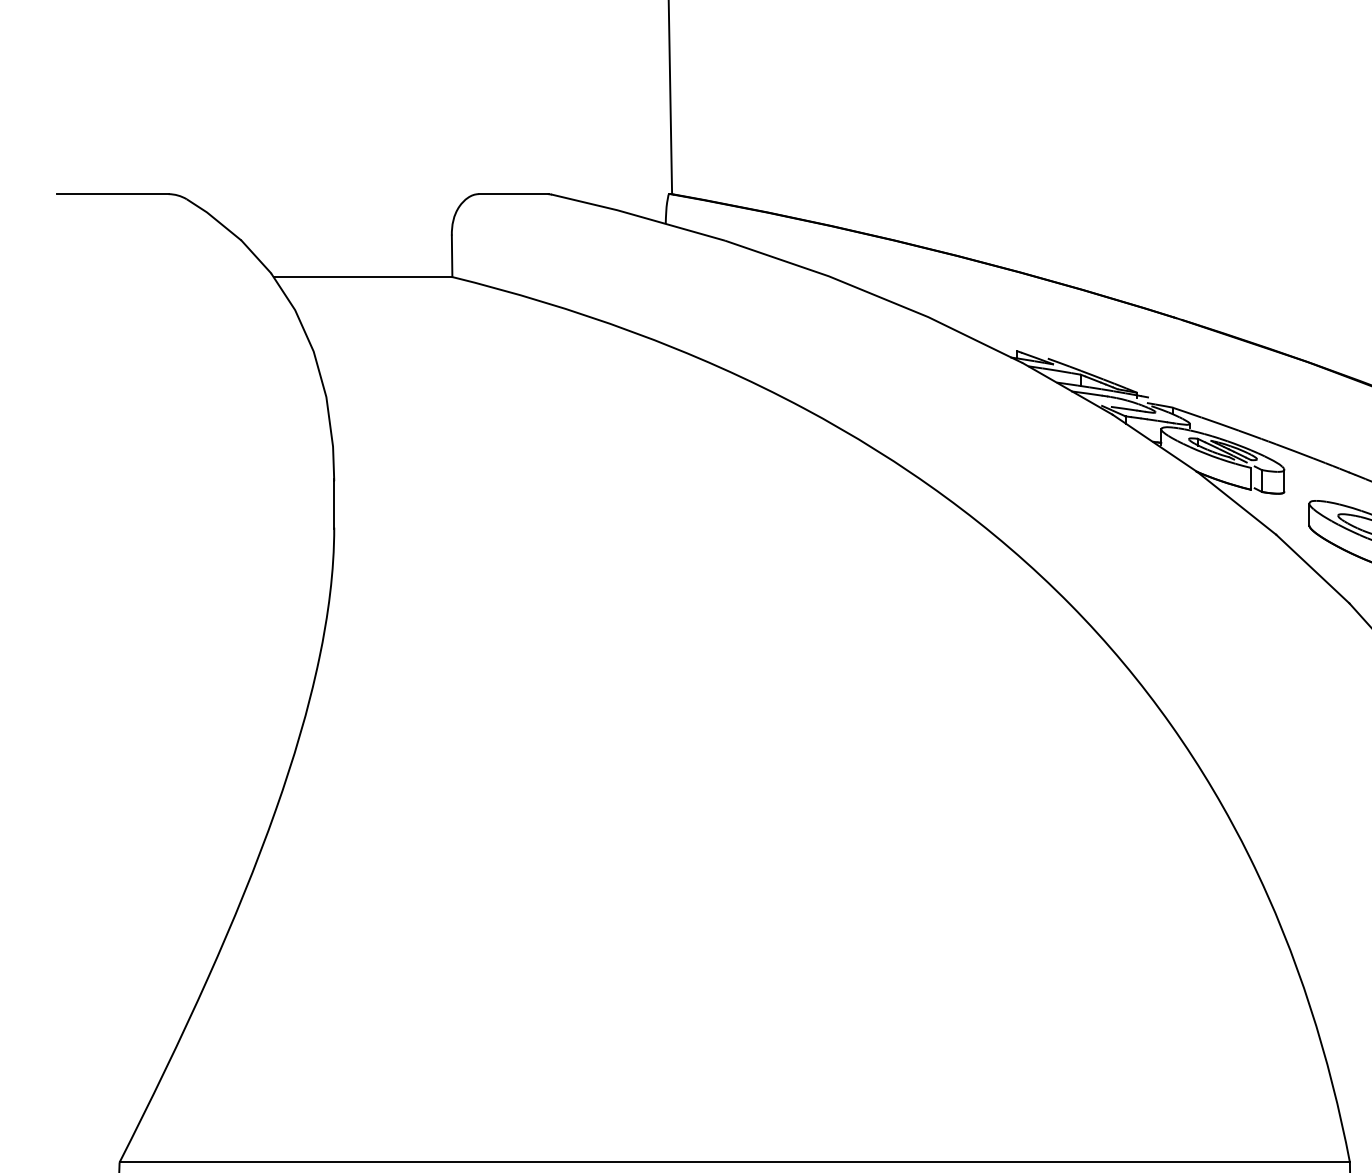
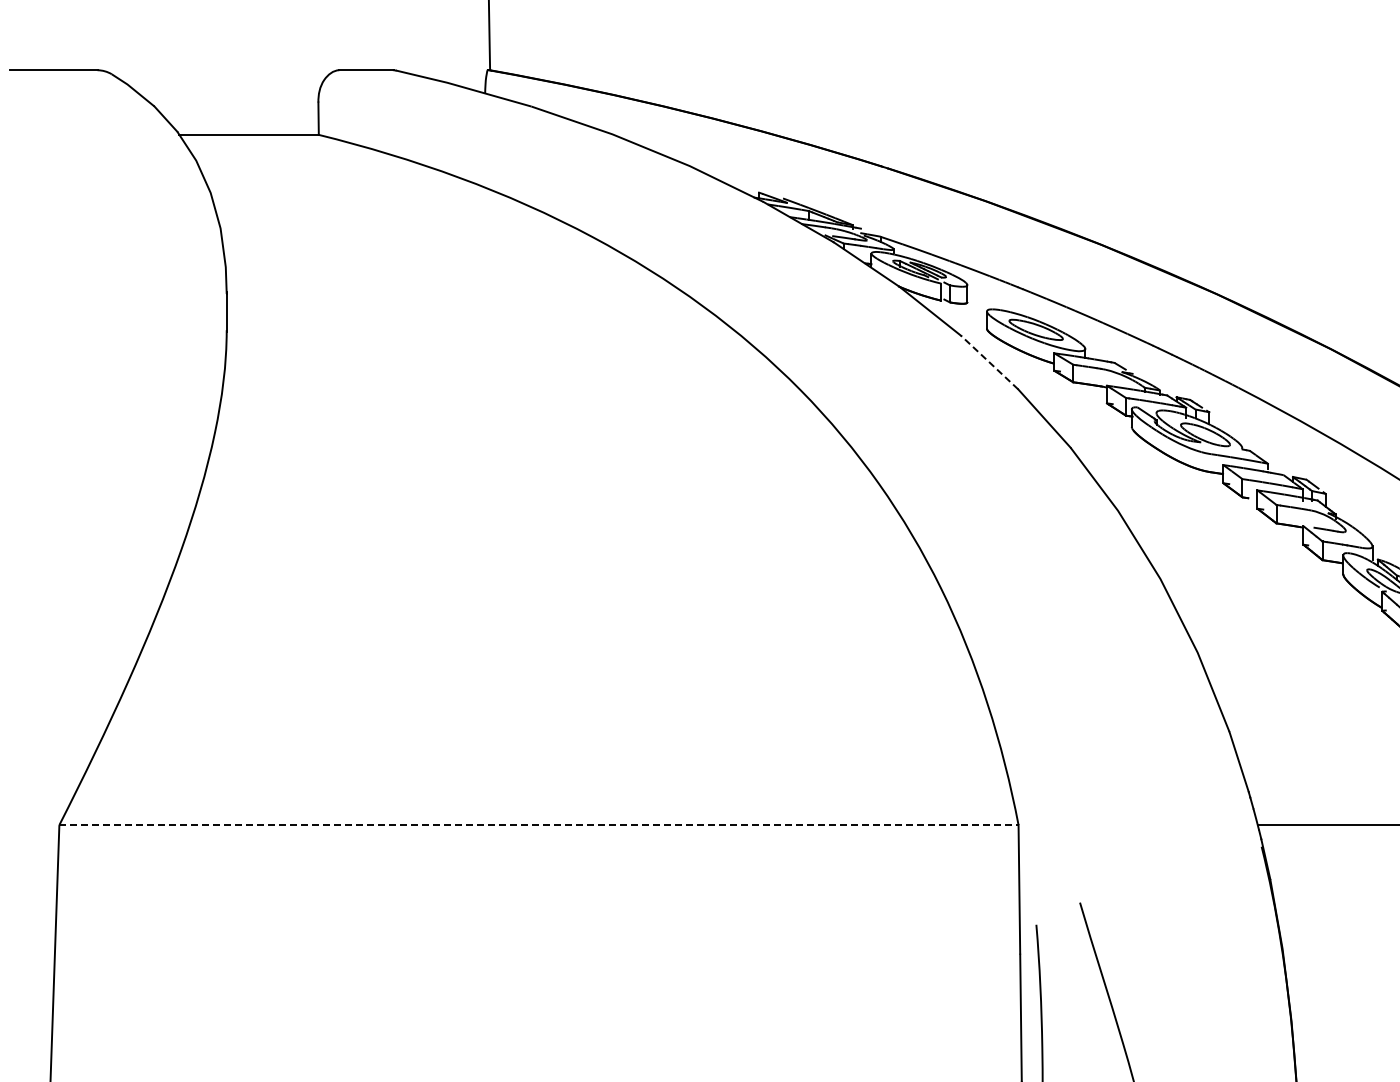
line: (1312, 569) -> (989, 362), solid -> dashed
line: (734, 1162) -> (538, 825), solid -> dashed

